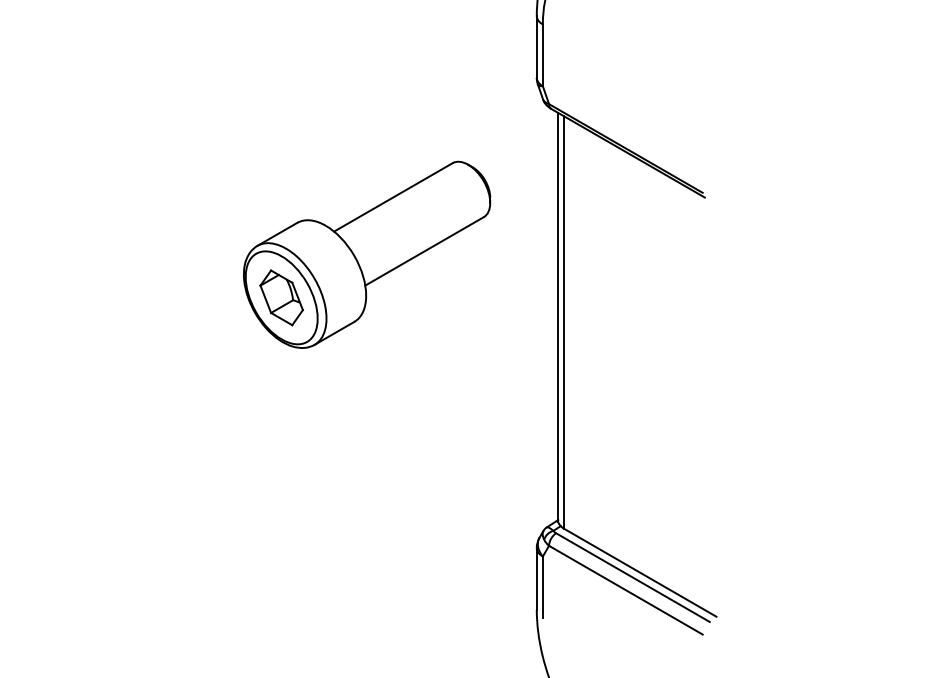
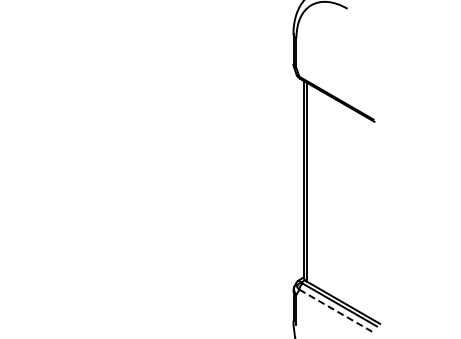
part: (366, 255) -> (211, 149), removed
line: (625, 591) -> (336, 311), solid -> dashed

